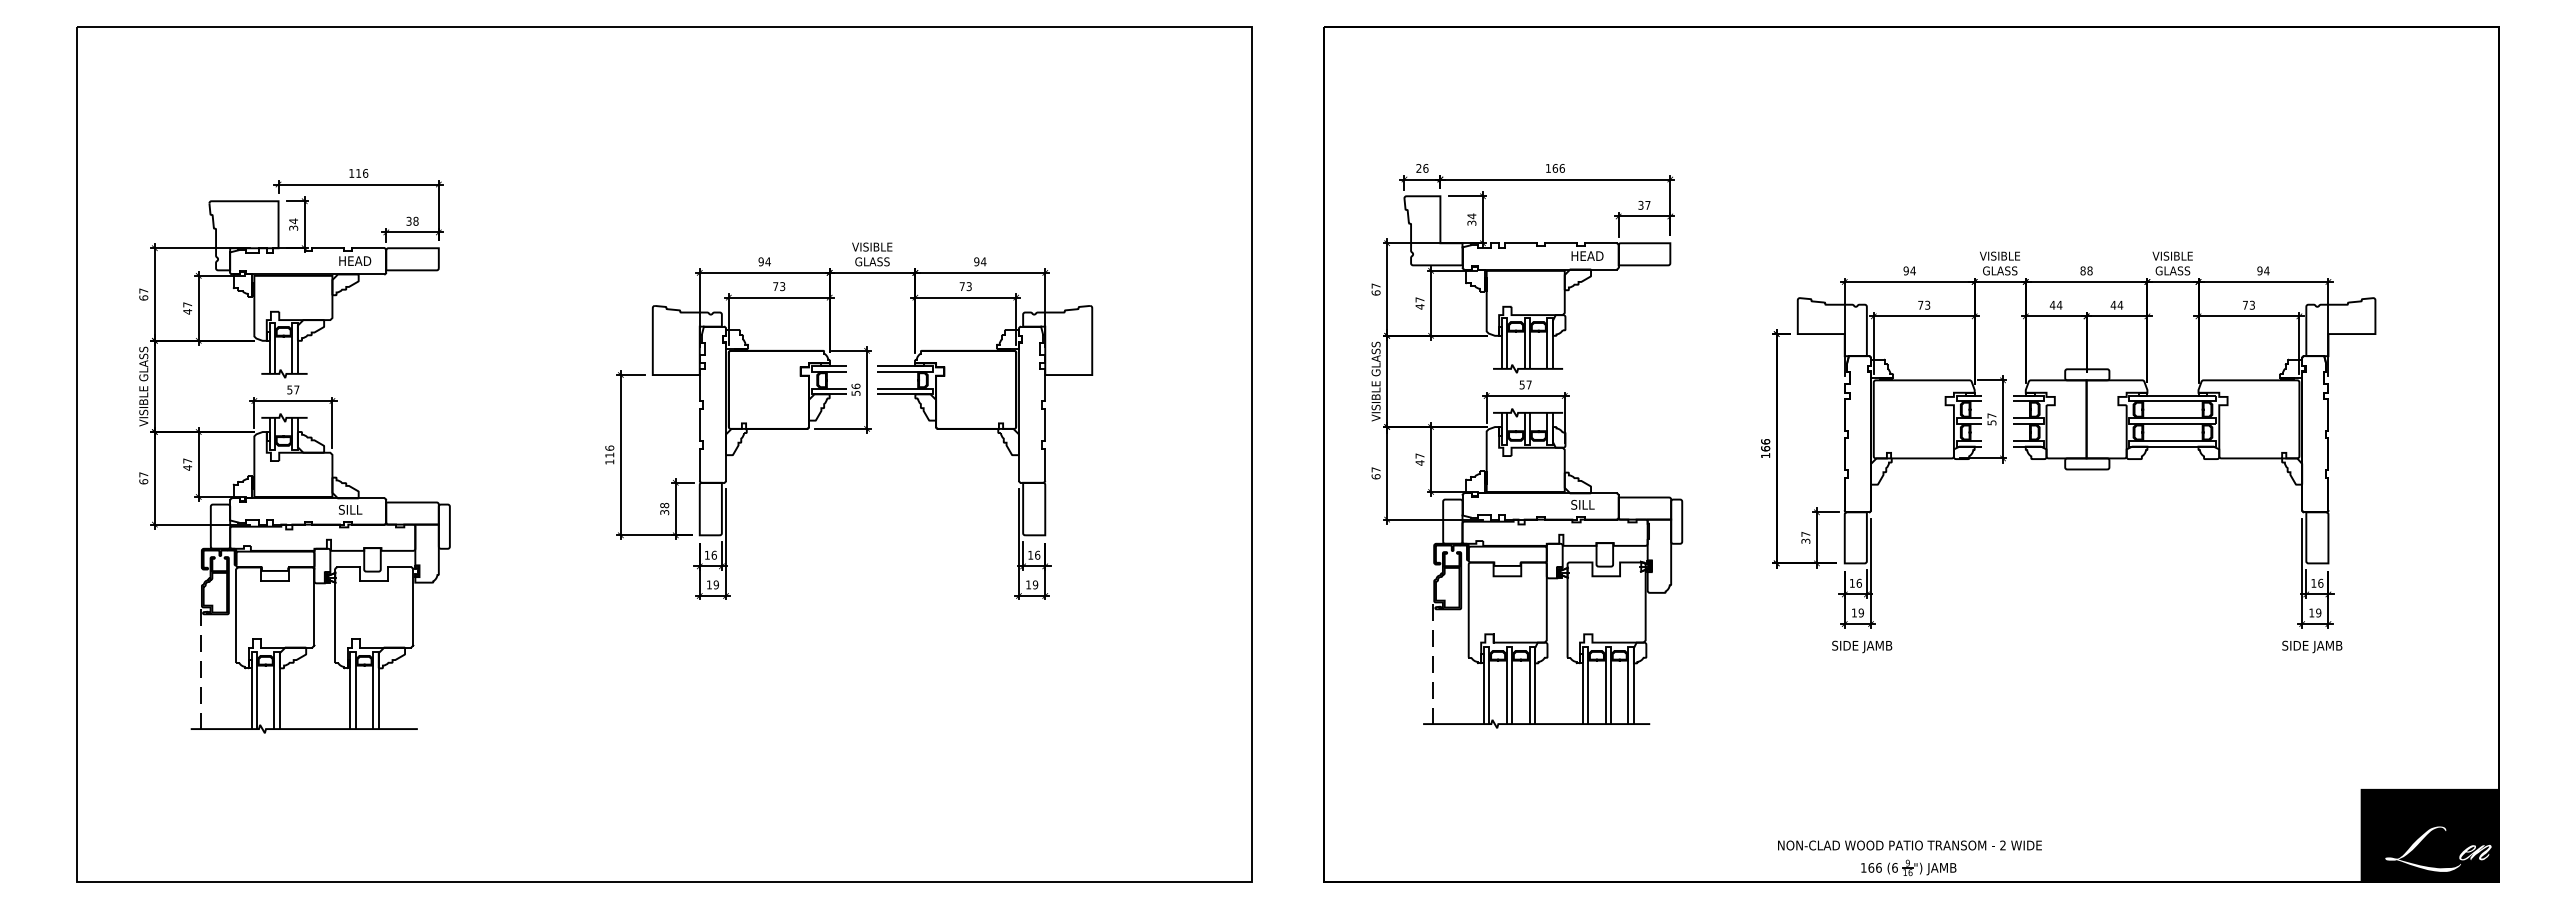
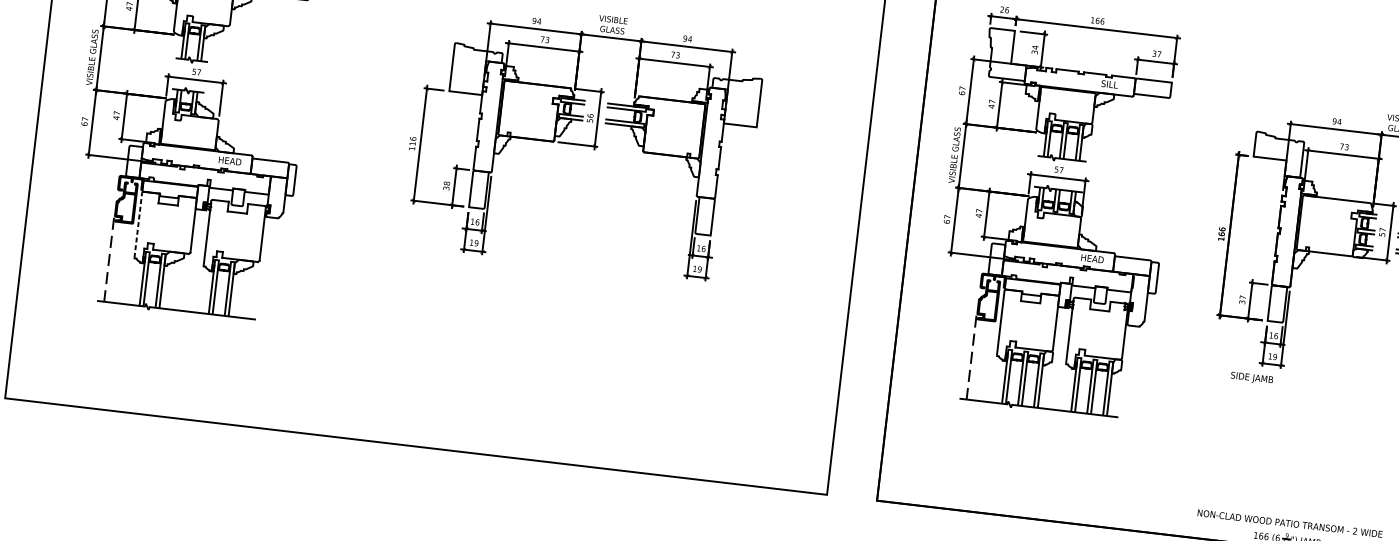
text: (1587, 256) -> (1112, 85), HEAD -> SILL
text: (1587, 504) -> (1092, 258), SILL -> HEAD
text: (355, 509) -> (230, 160), SILL -> HEAD
line: (236, 615) -> (138, 225), solid -> dashed
text: (1862, 646) -> (1252, 378), moved

